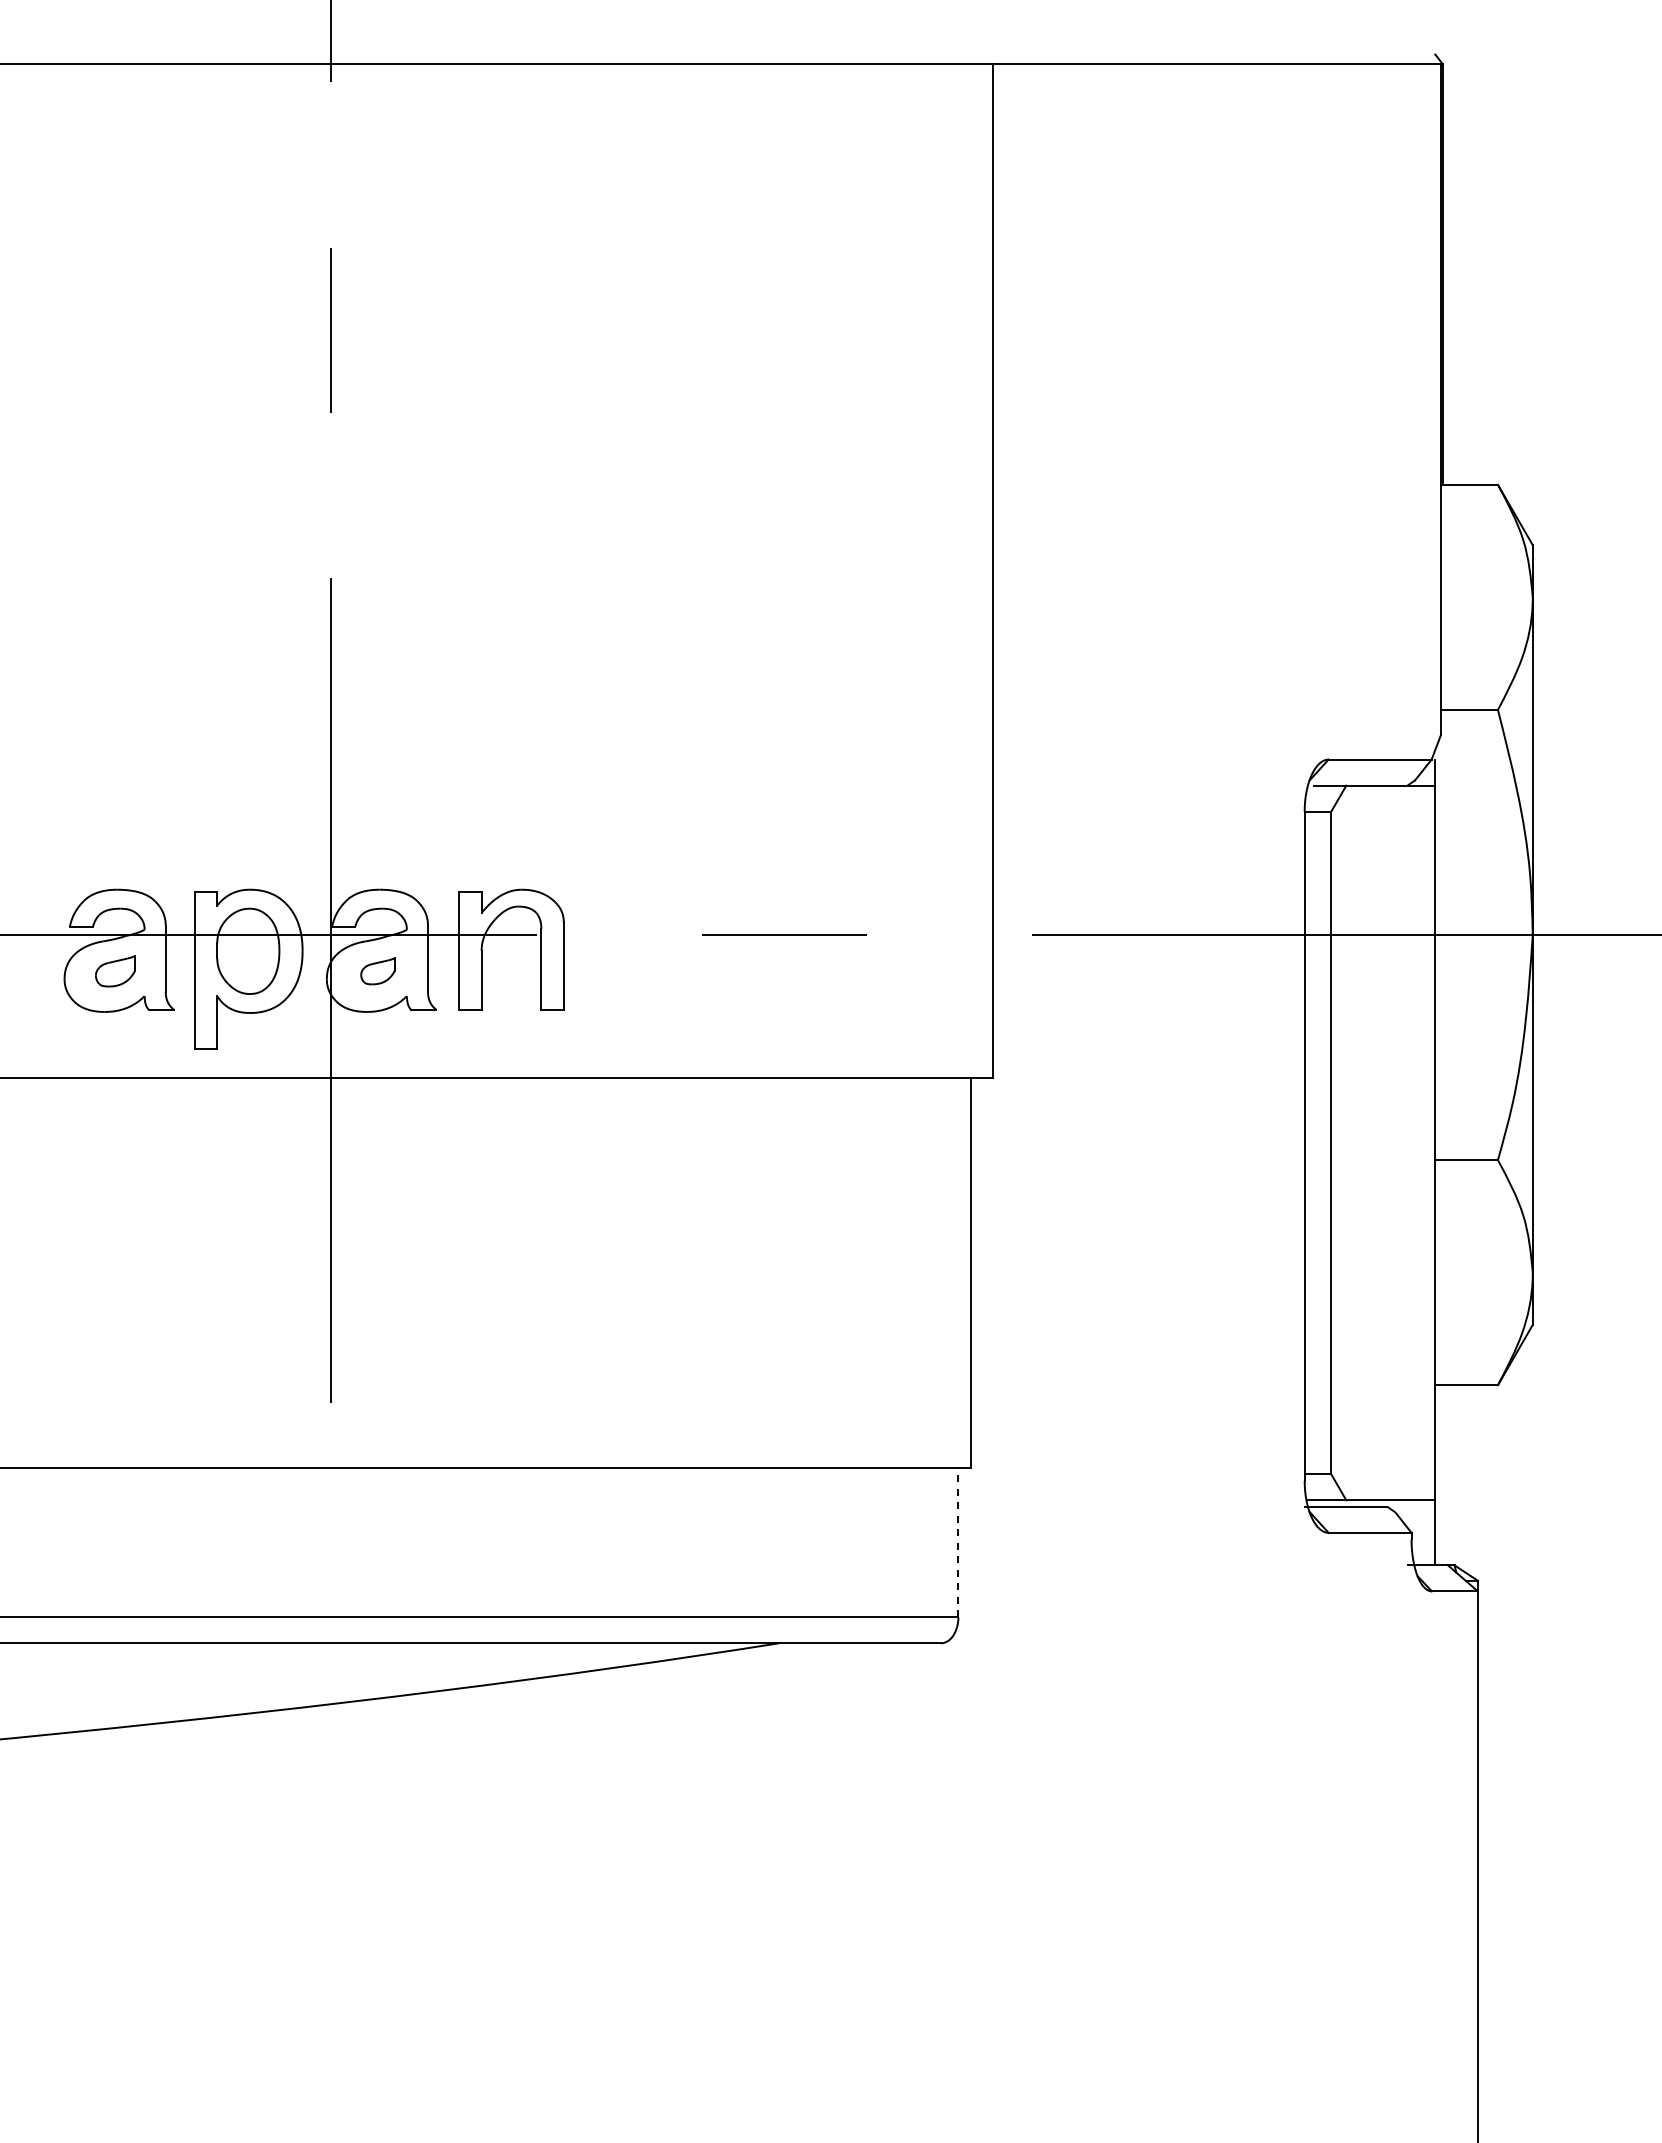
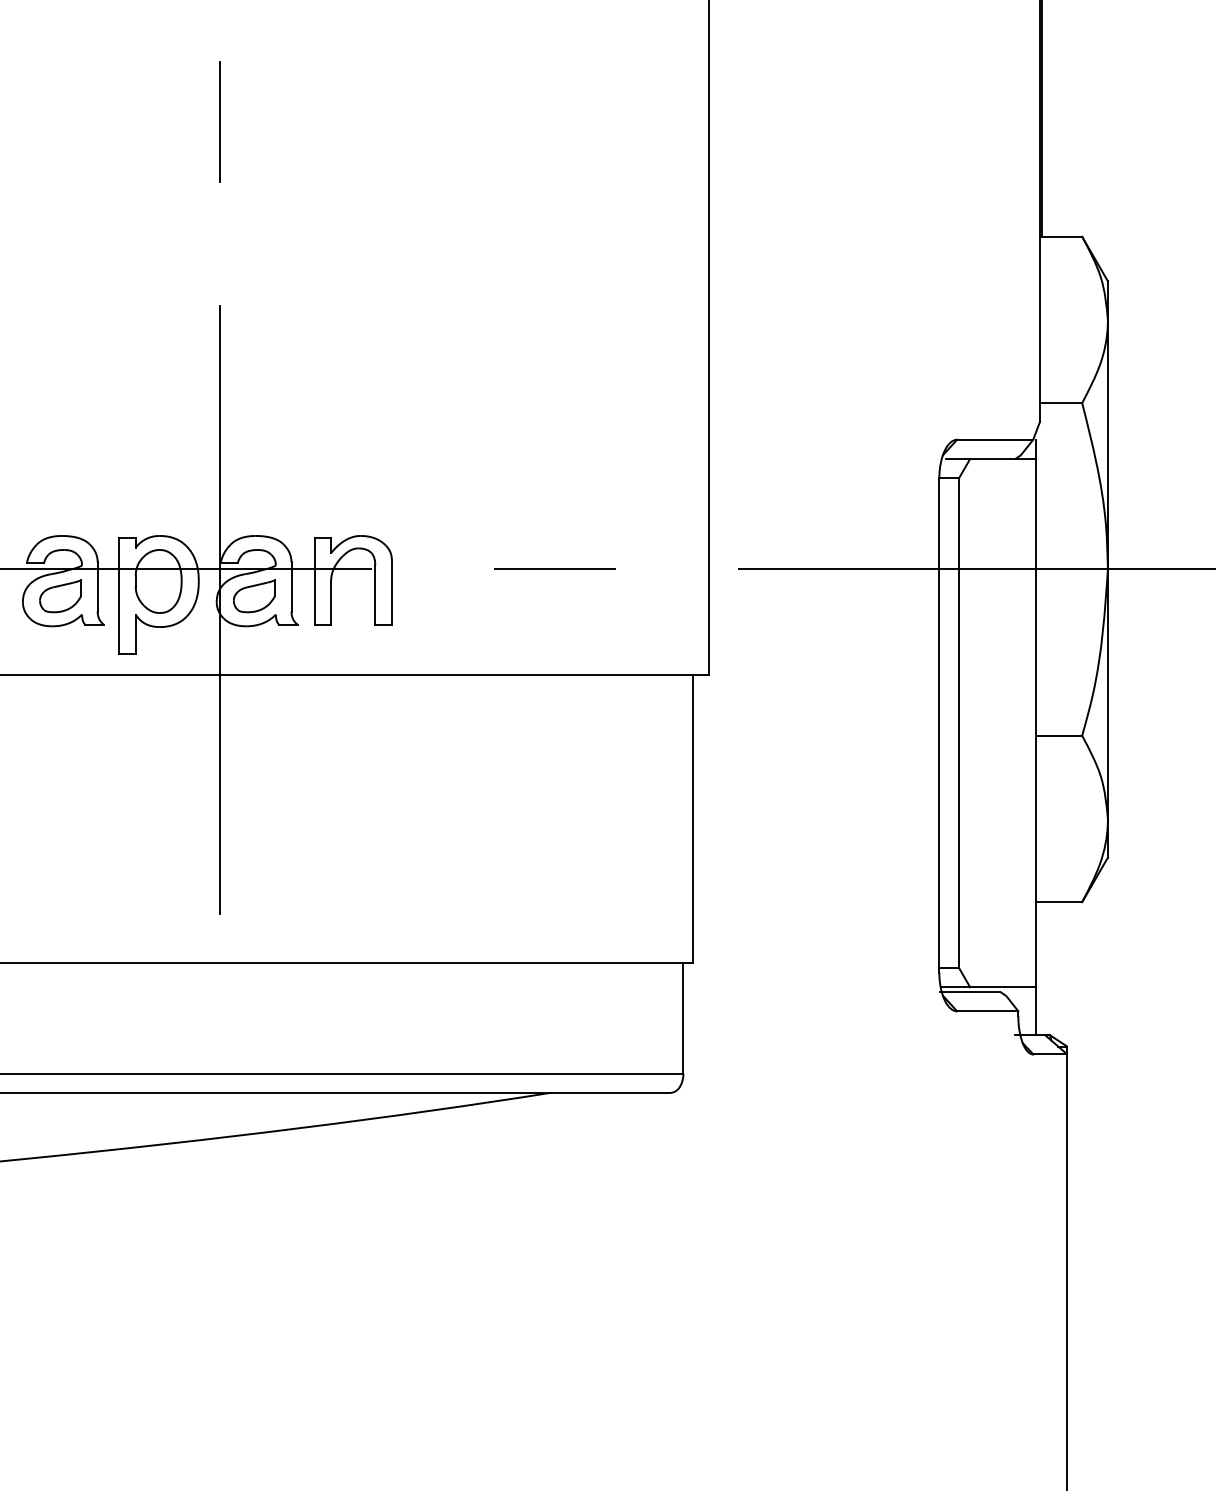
part: (114, 971) -> (59, 596), size x1.43
part: (377, 971) -> (254, 596), size x1.67
line: (958, 1542) -> (683, 1018), dashed -> solid

